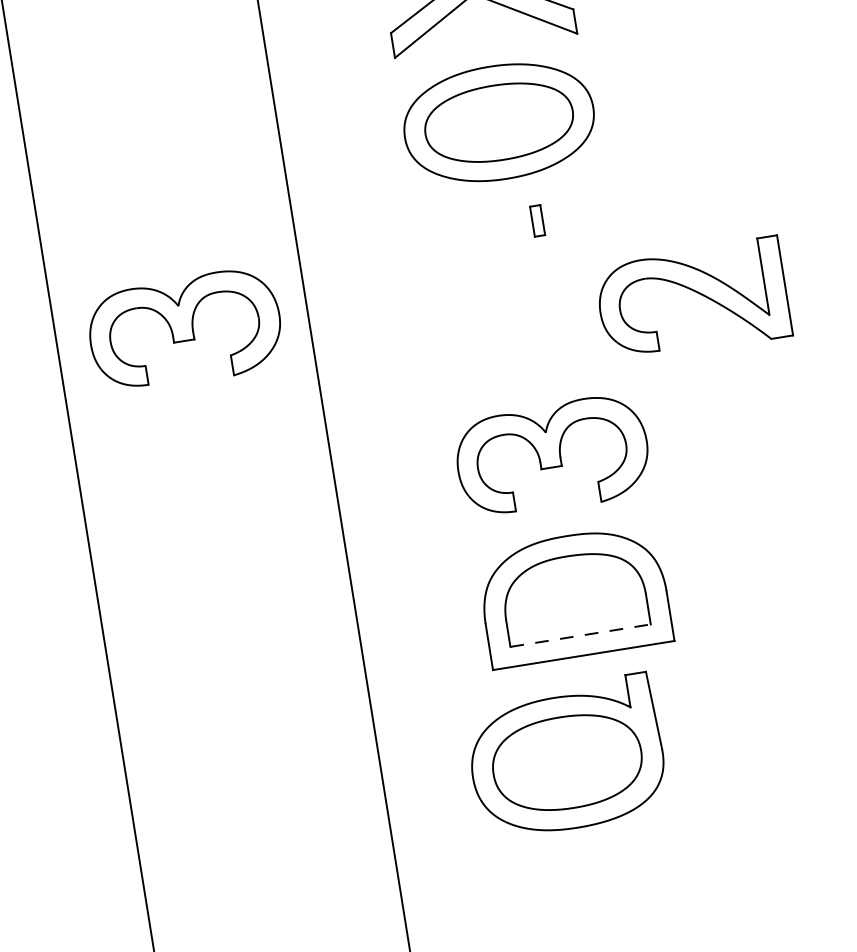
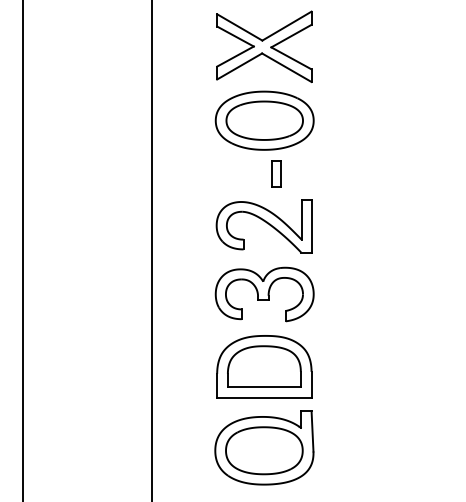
part: (538, 220) -> (276, 173), size x1.67
part: (690, 300) -> (263, 226), moved
part: (184, 330) -> (88, 200), removed
line: (580, 635) -> (264, 387), dashed -> solid
part: (566, 756) -> (264, 447), moved

